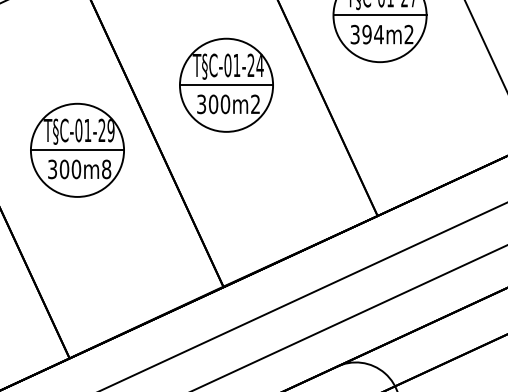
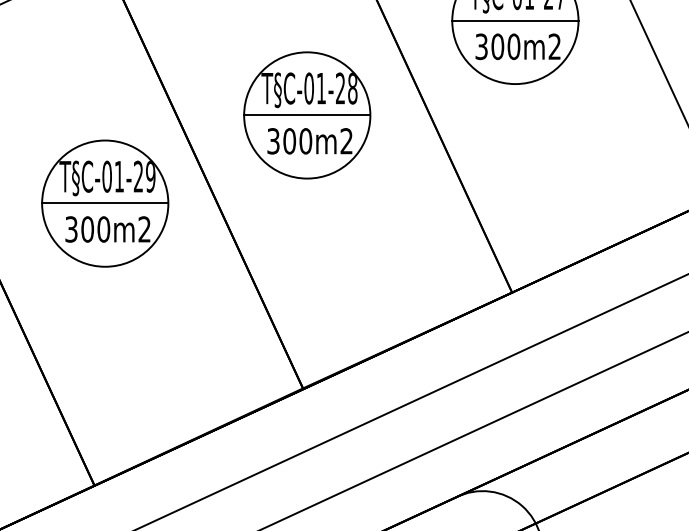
text: (372, 34) -> (505, 46), 394m2 -> 300m2
text: (259, 65) -> (352, 88), T§C-01-24 -> T§C-01-28
text: (106, 169) -> (144, 229), 300m8 -> 300m2

